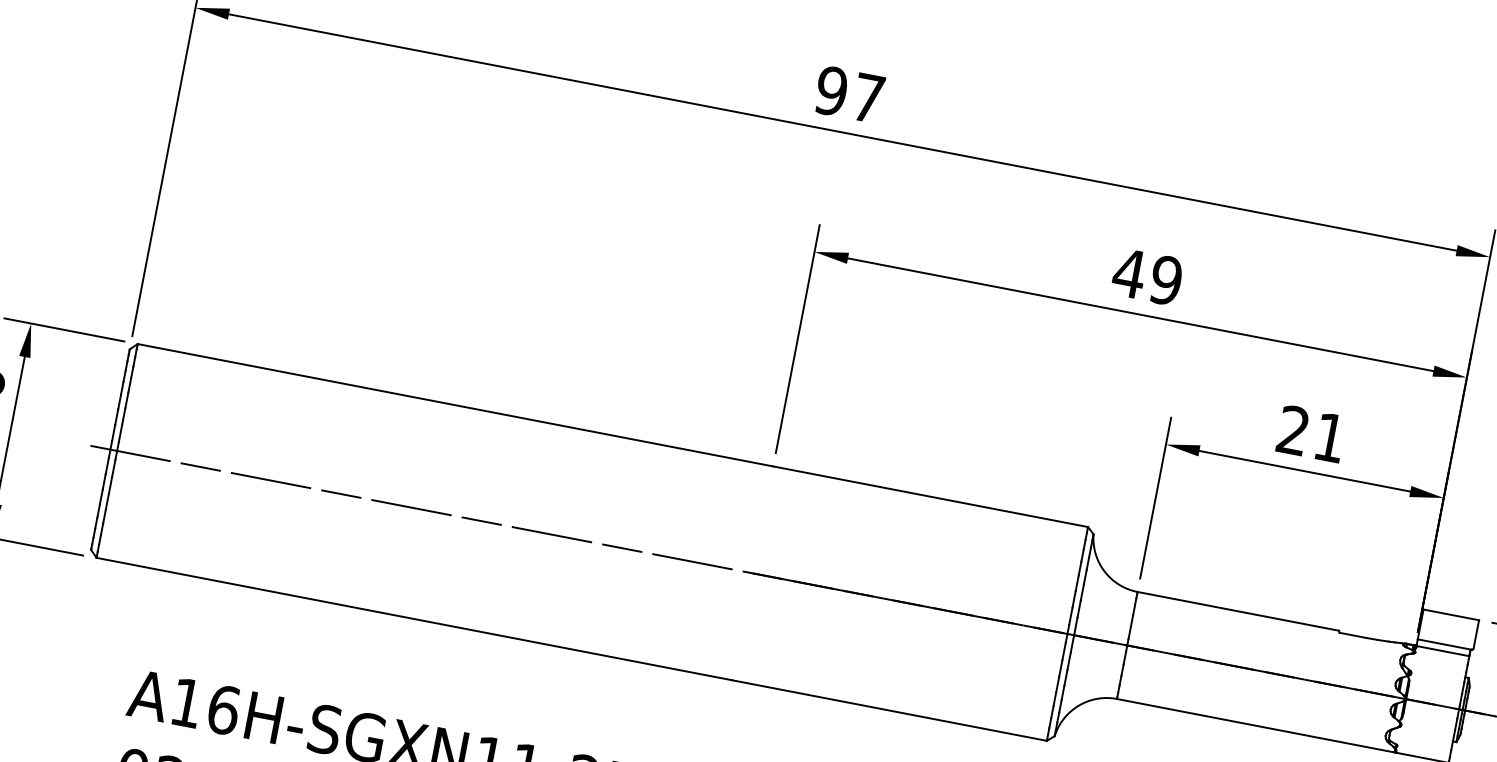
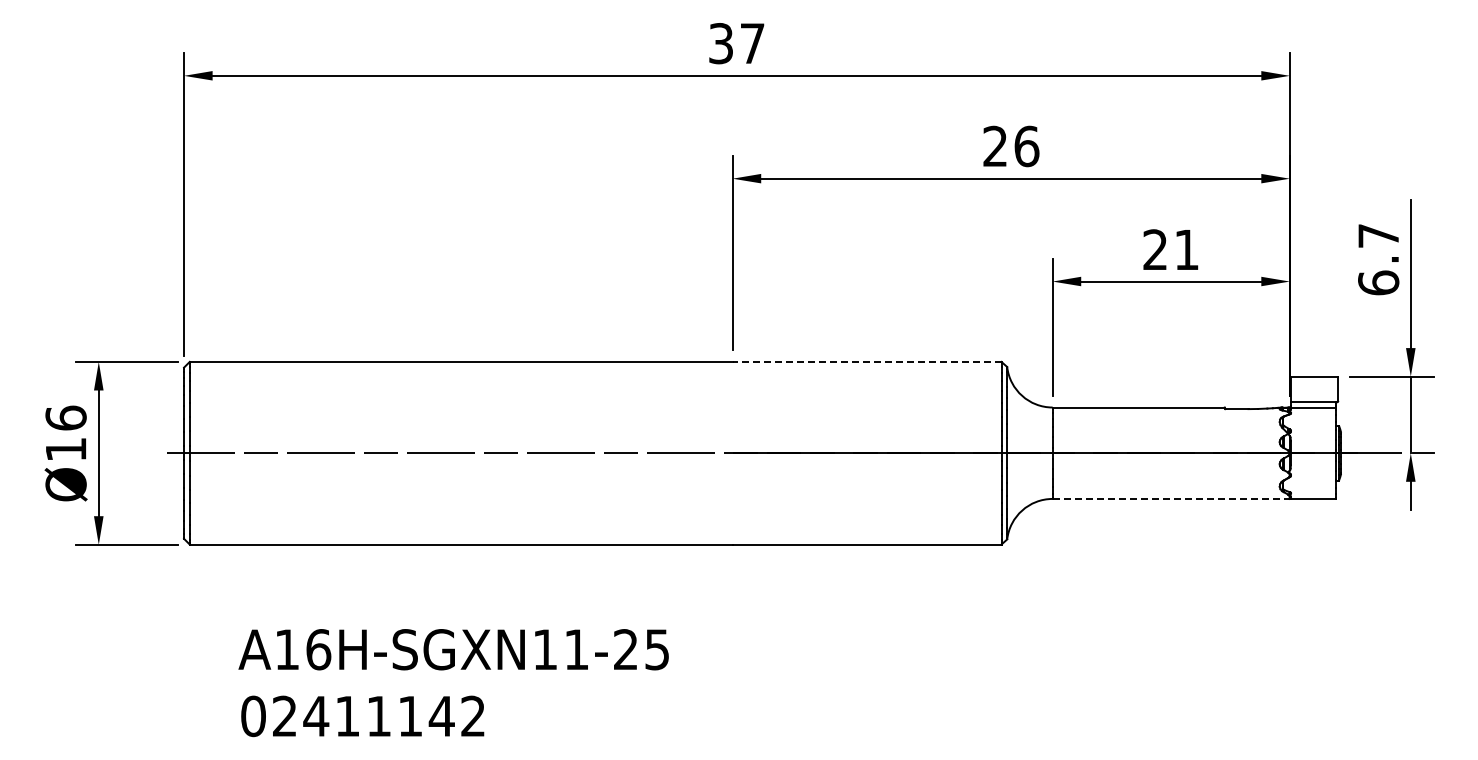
text: (830, 90) -> (720, 43), 97 -> 37
text: (1147, 276) -> (1010, 146), 49 -> 26
line: (930, 496) -> (866, 361), solid -> dashed
line: (1256, 725) -> (1171, 498), solid -> dashed

